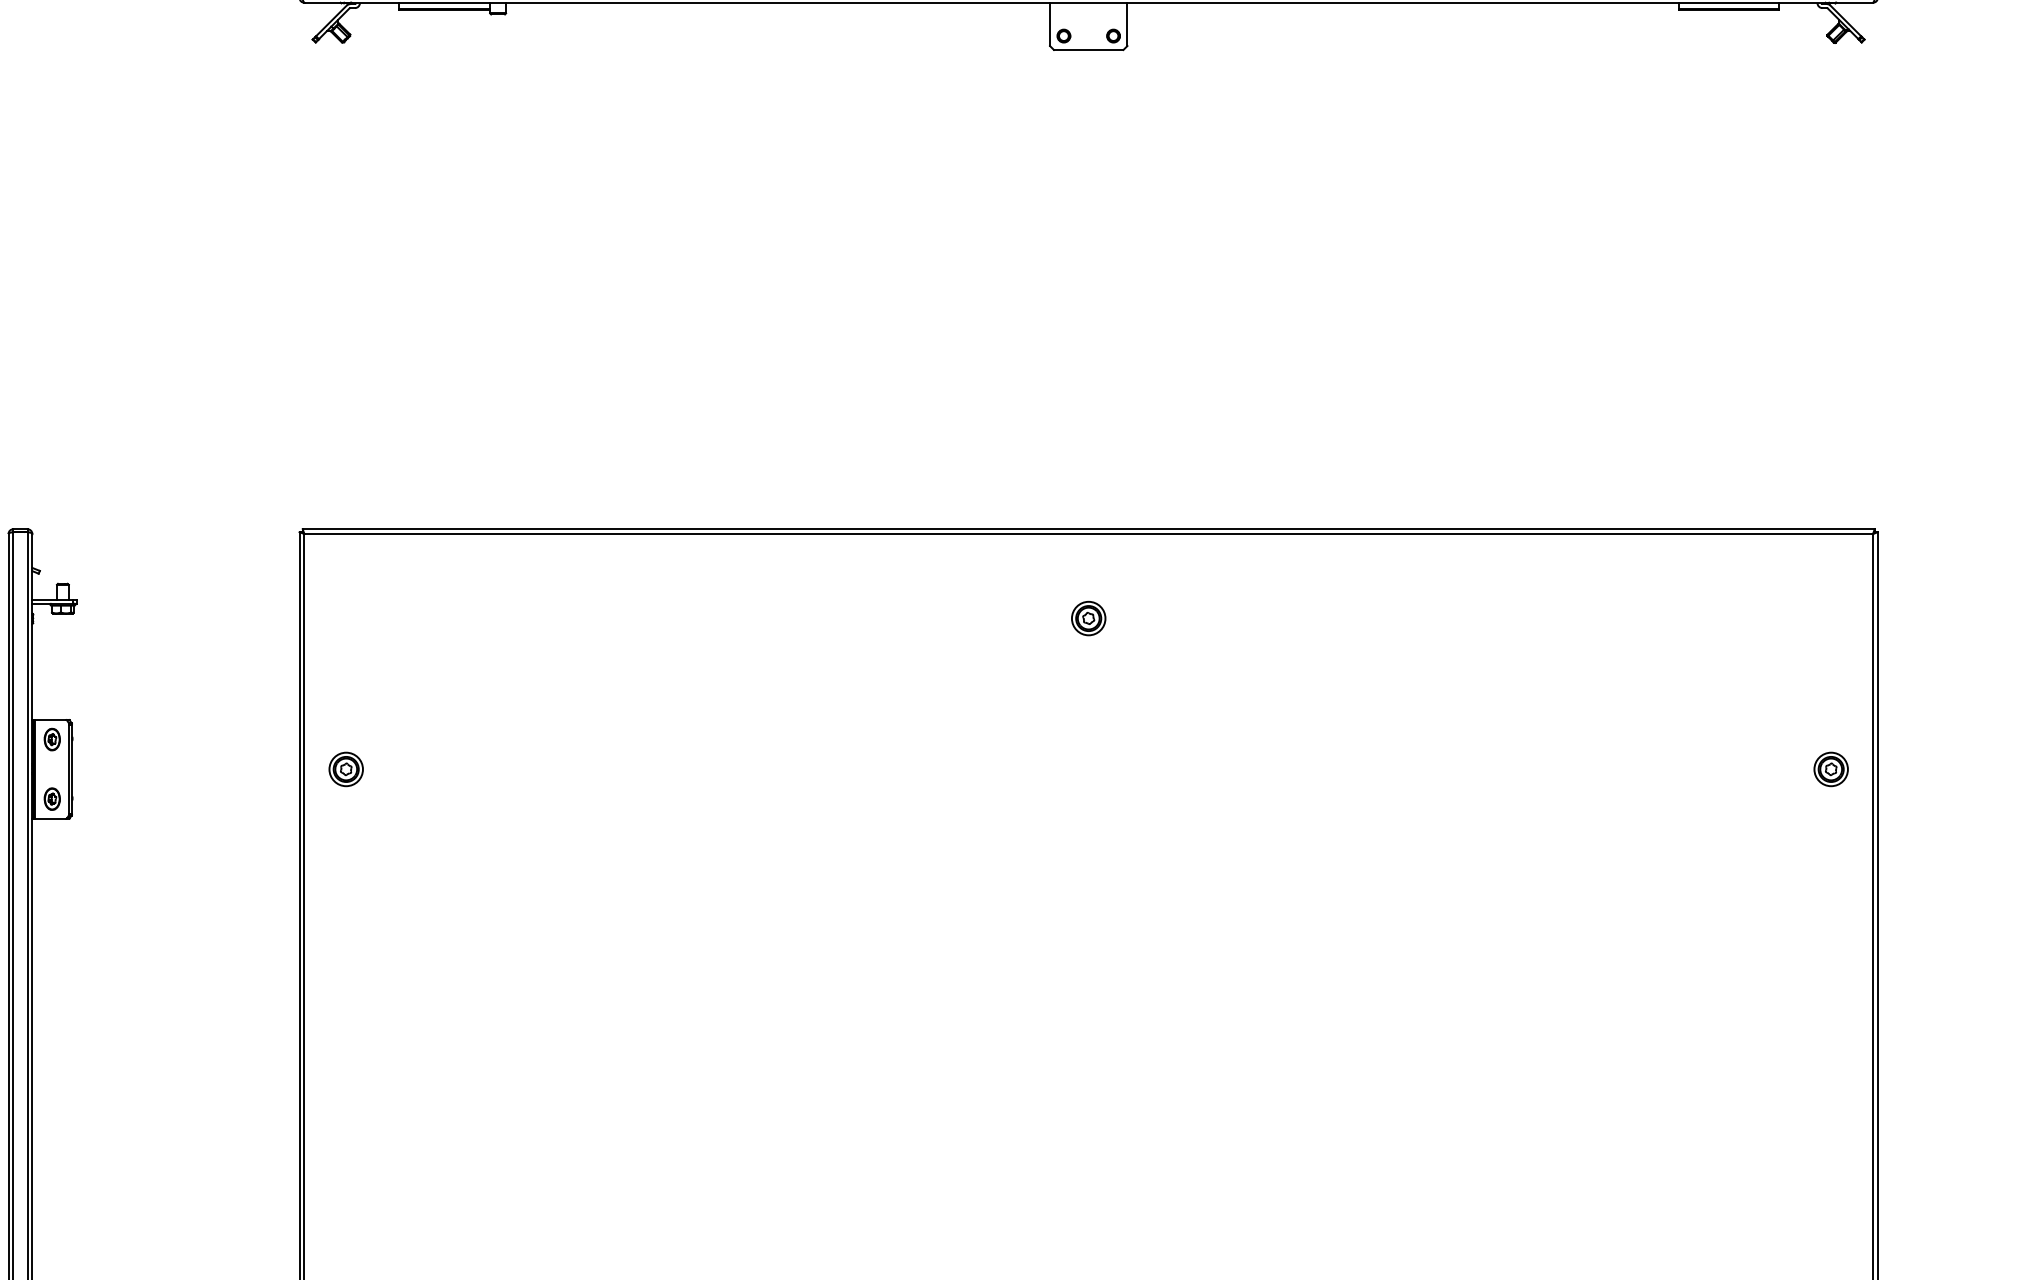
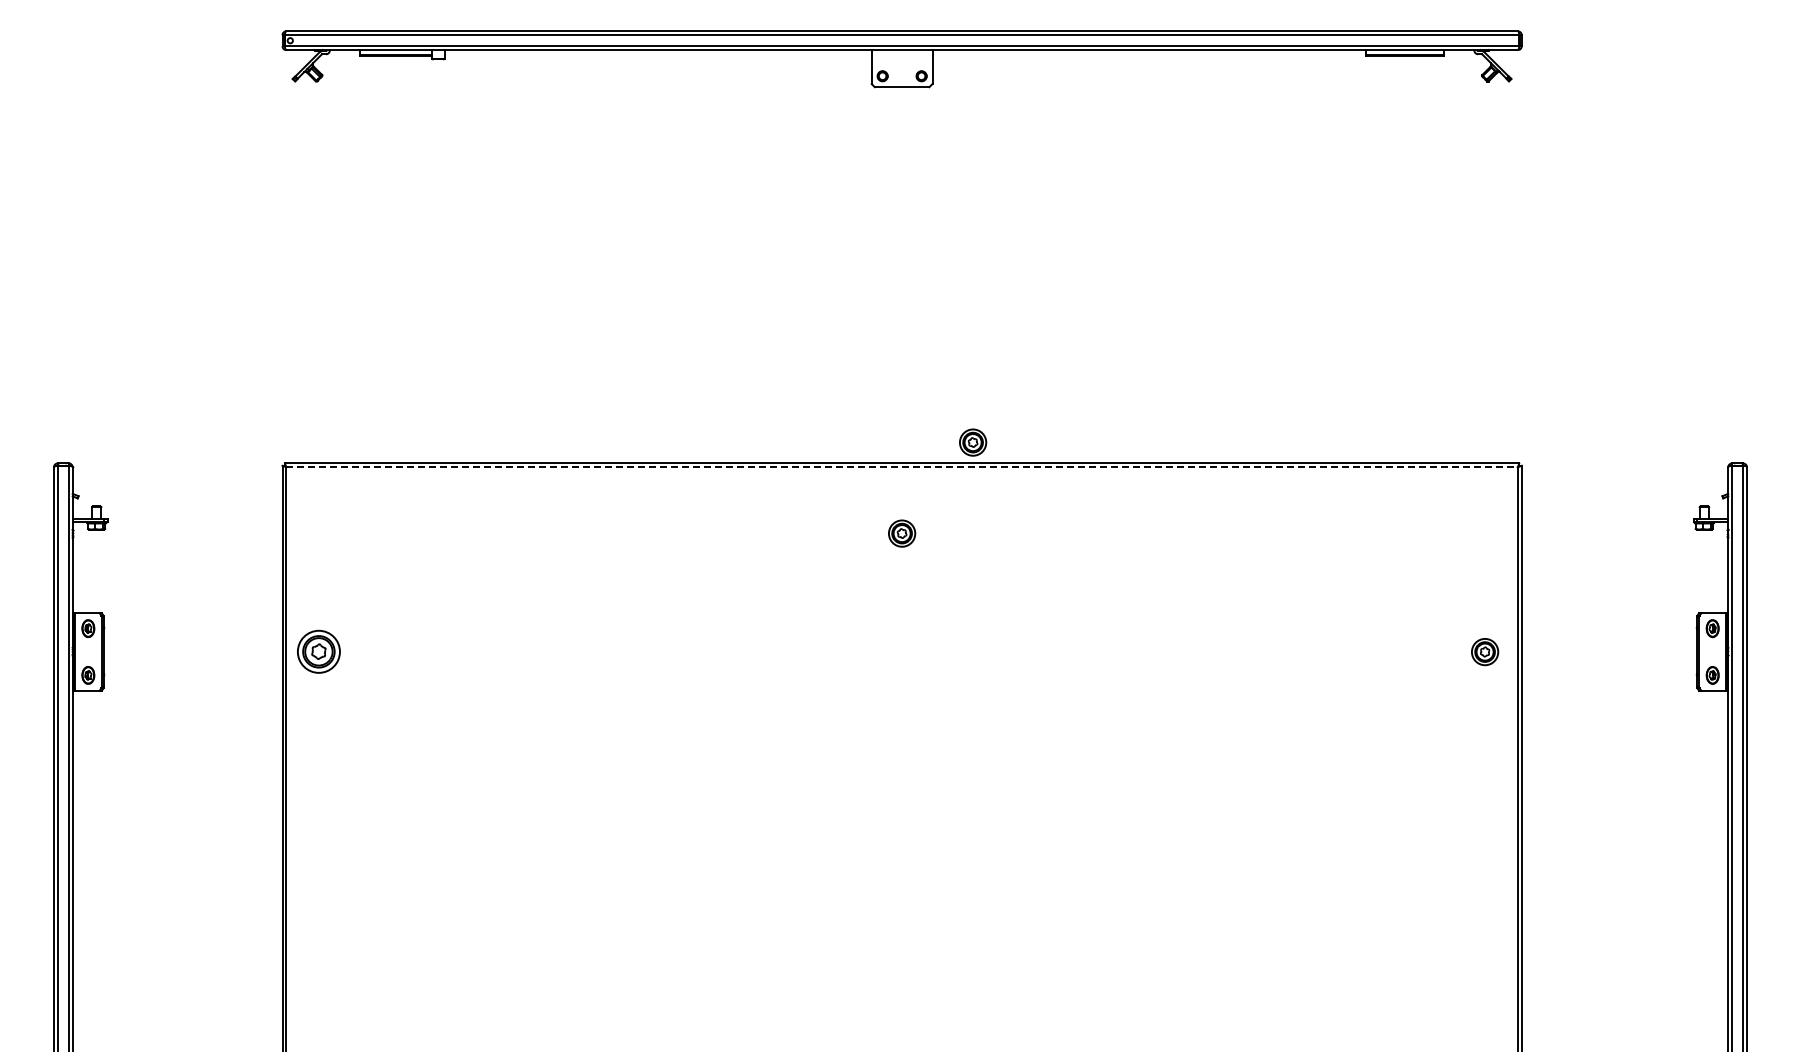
part: (1179, 502) -> (973, 442), added
line: (1089, 534) -> (902, 467), solid -> dashed
part: (346, 769) -> (319, 652), size x1.6

